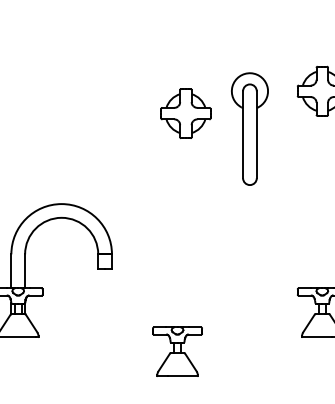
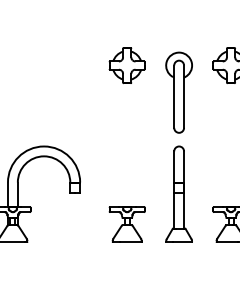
part: (184, 113) -> (126, 65), moved
part: (249, 269) -> (178, 193), added
part: (176, 351) -> (126, 224), moved

